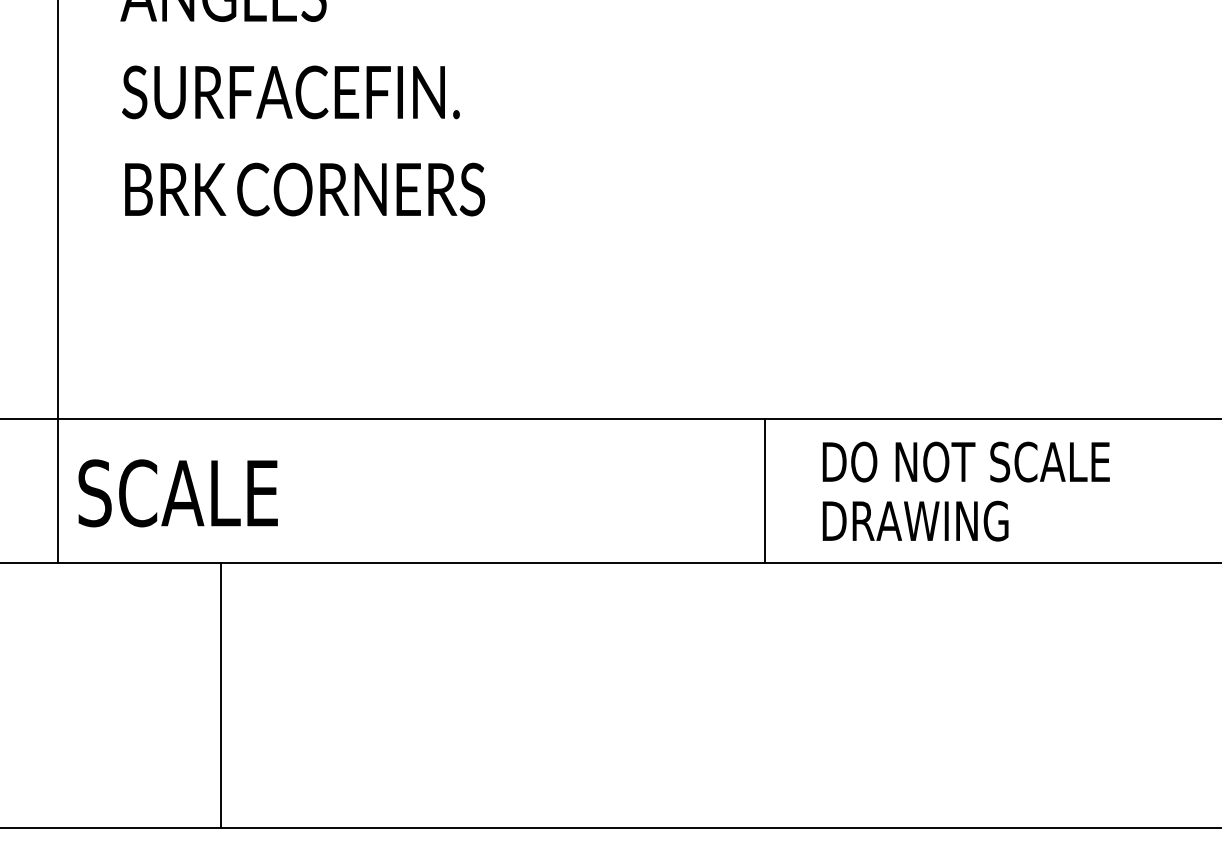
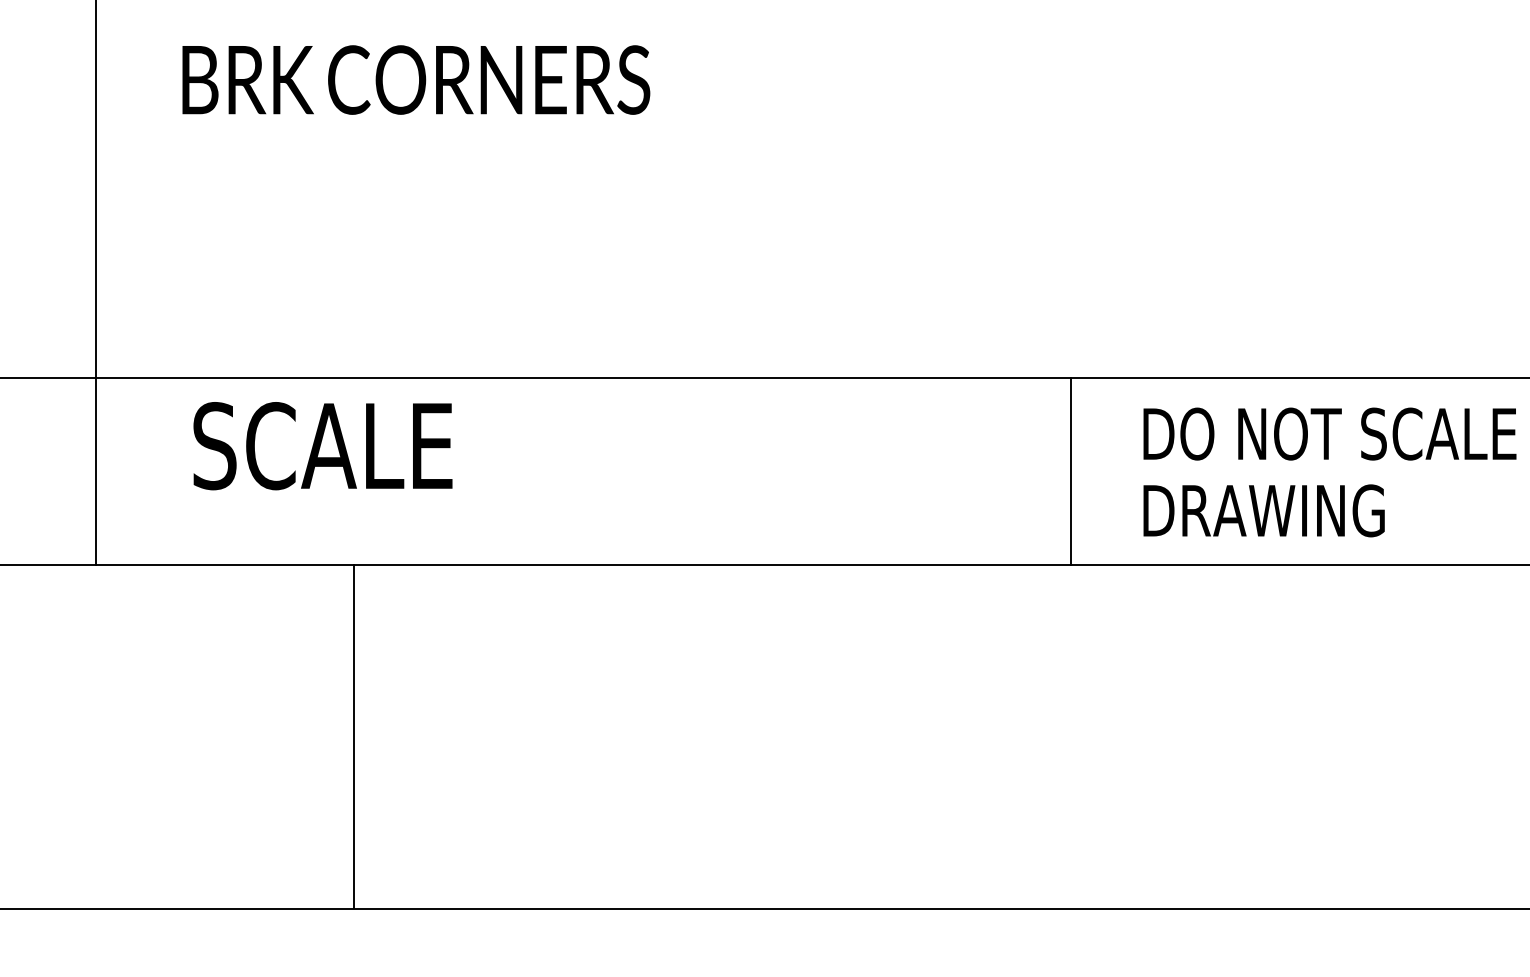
line: (765, 490) -> (1071, 470), moved
text: (965, 491) -> (1328, 472), moved
text: (177, 493) -> (322, 446), moved
line: (221, 694) -> (354, 736), moved

